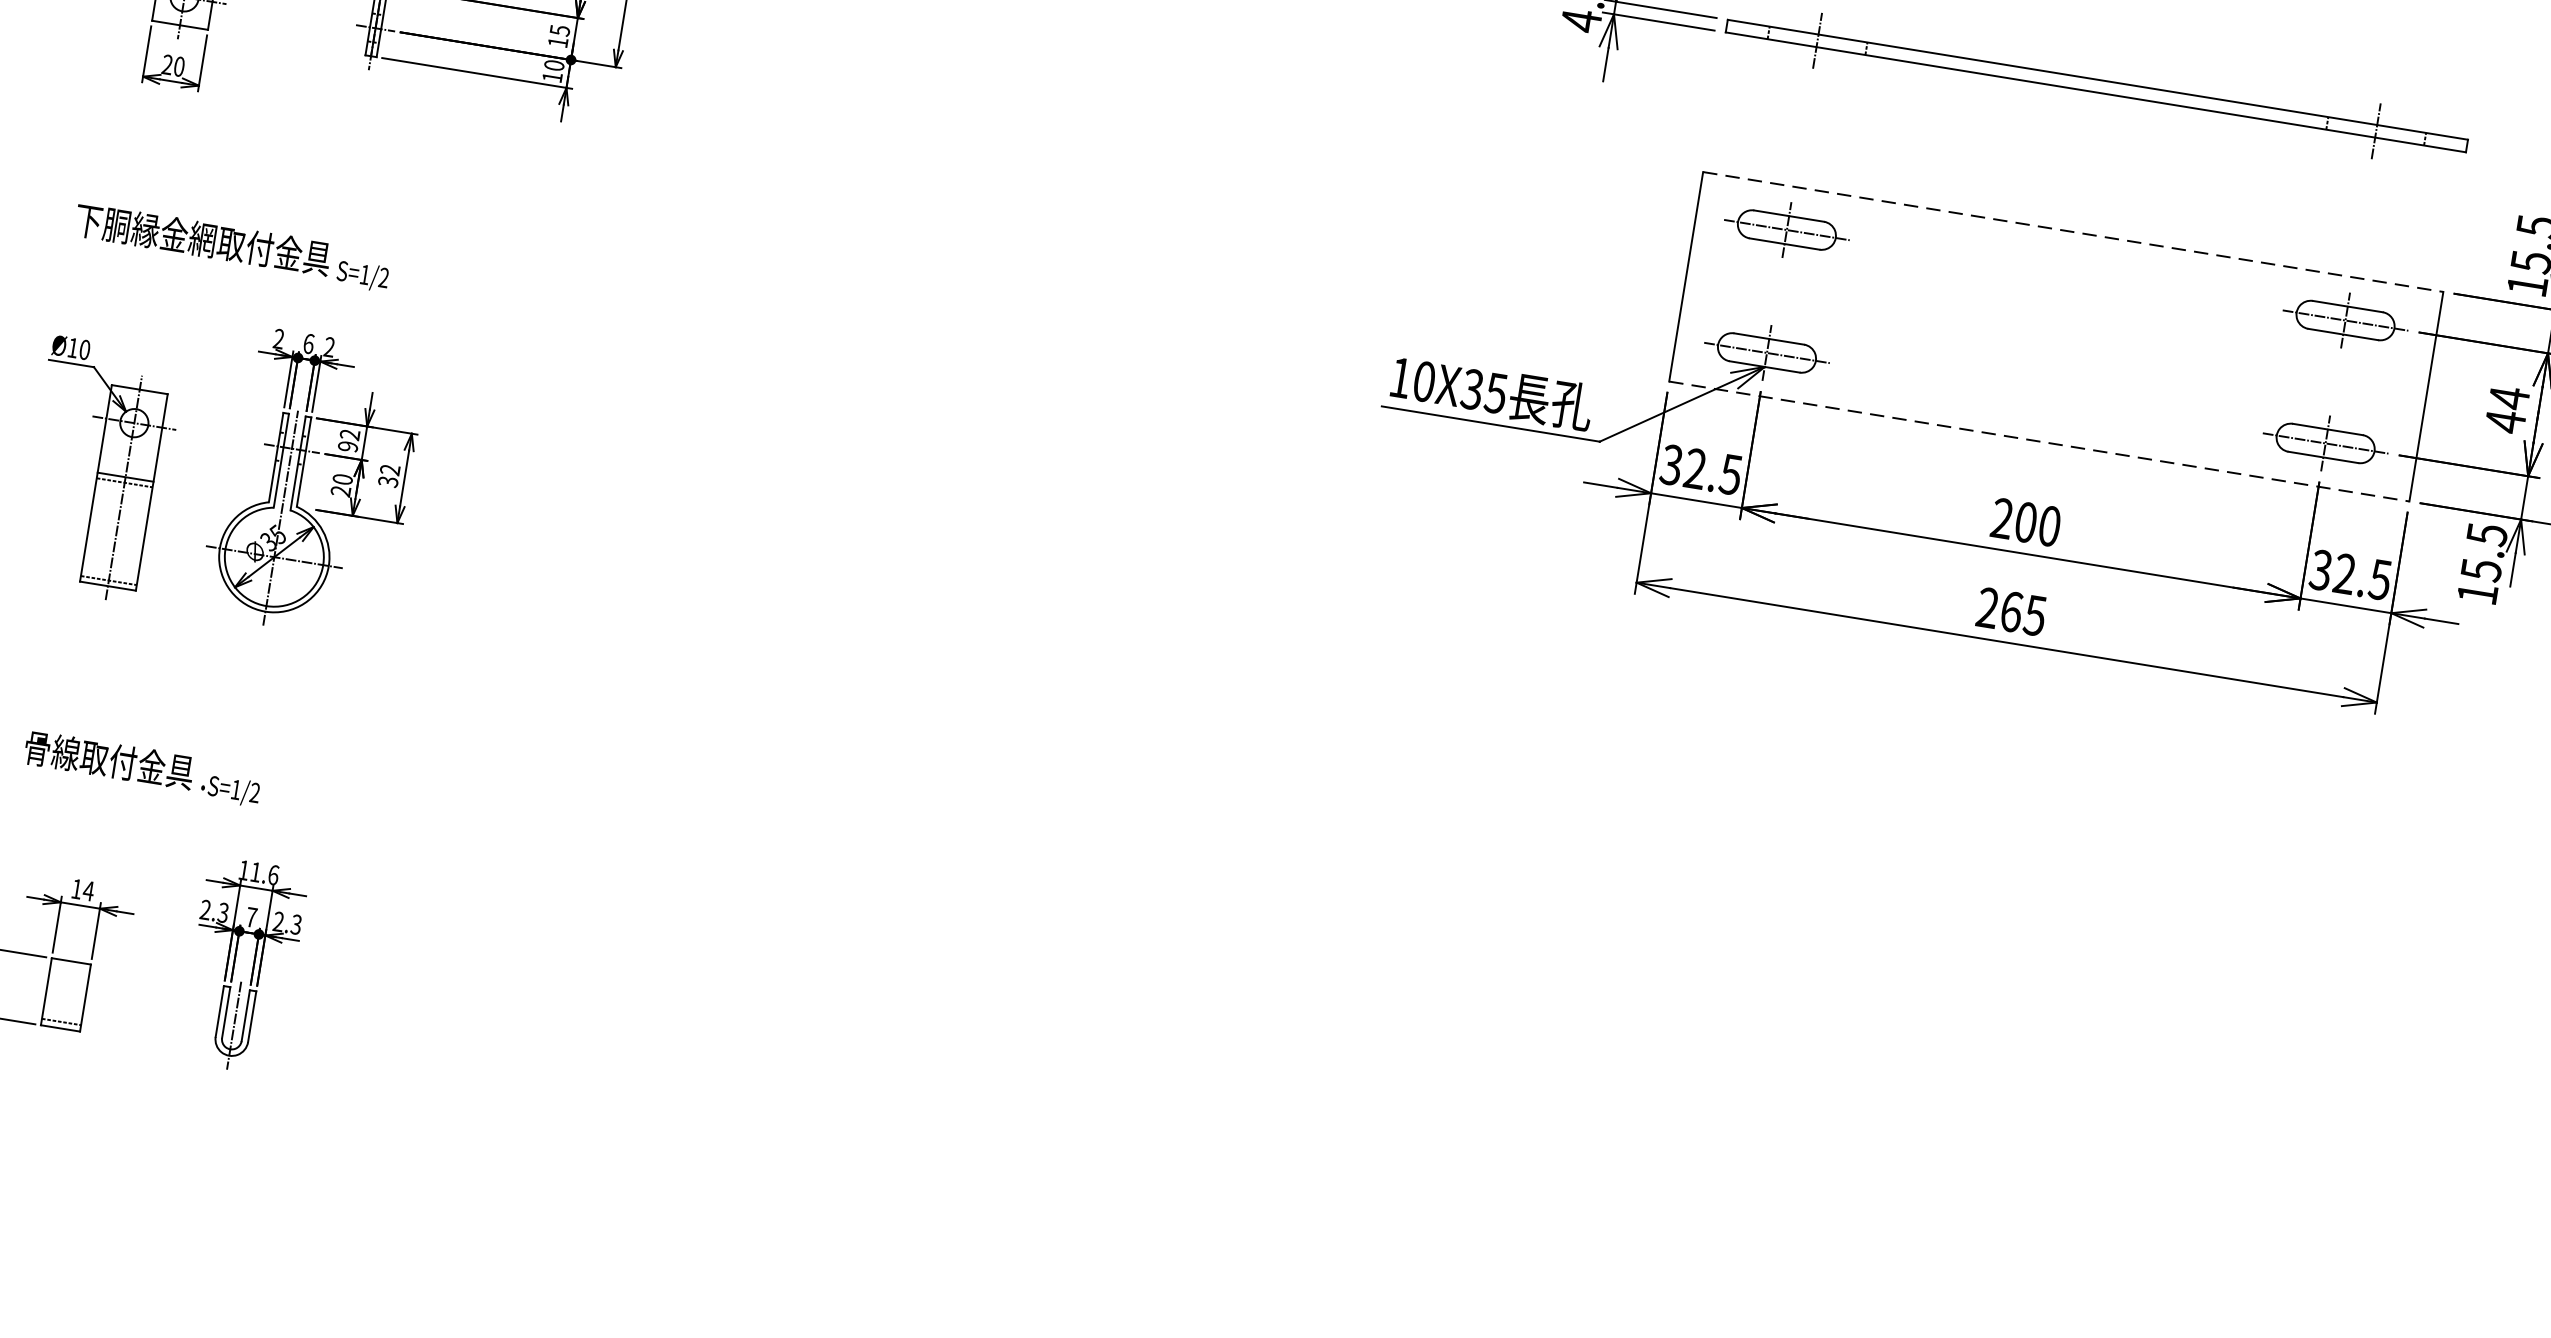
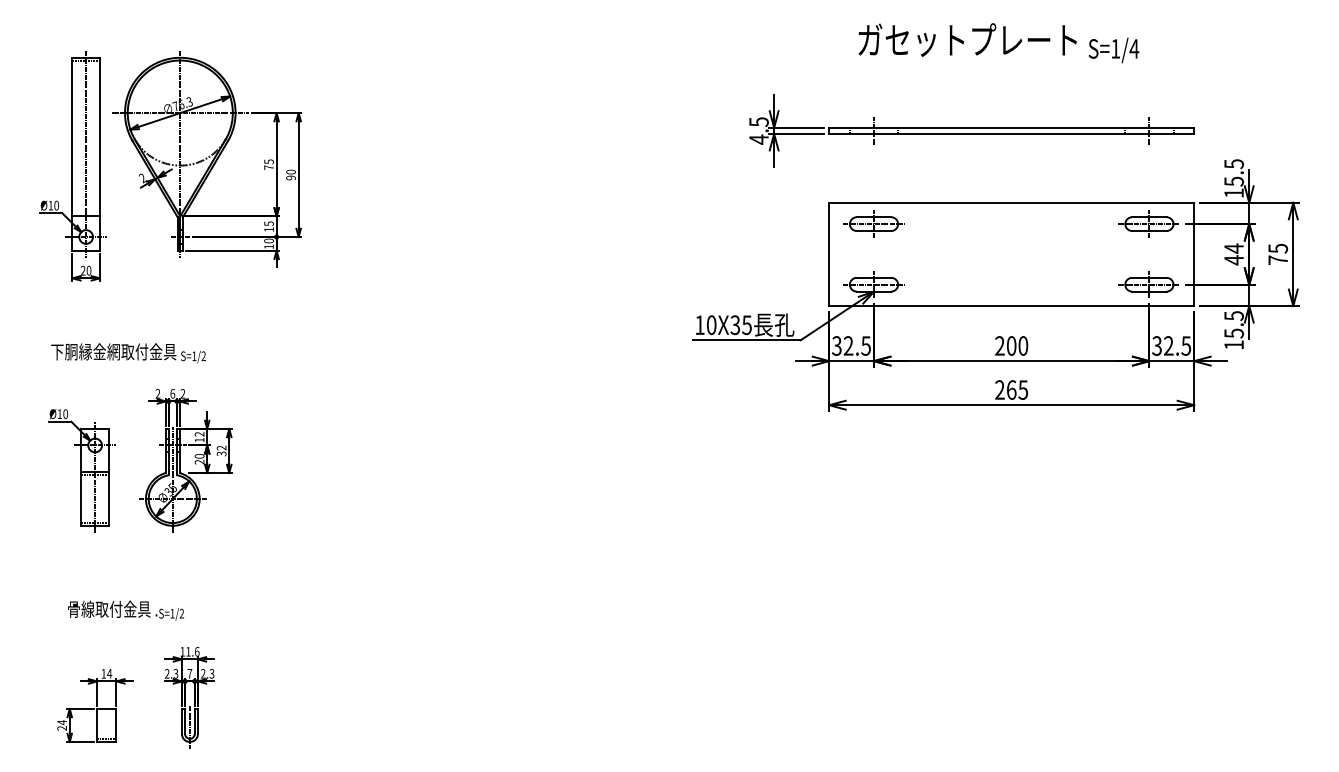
line: (2074, 231) -> (1012, 202), dashed -> solid
line: (2040, 442) -> (1012, 306), dashed -> solid
text: (348, 445) -> (199, 439), 92 -> 12

